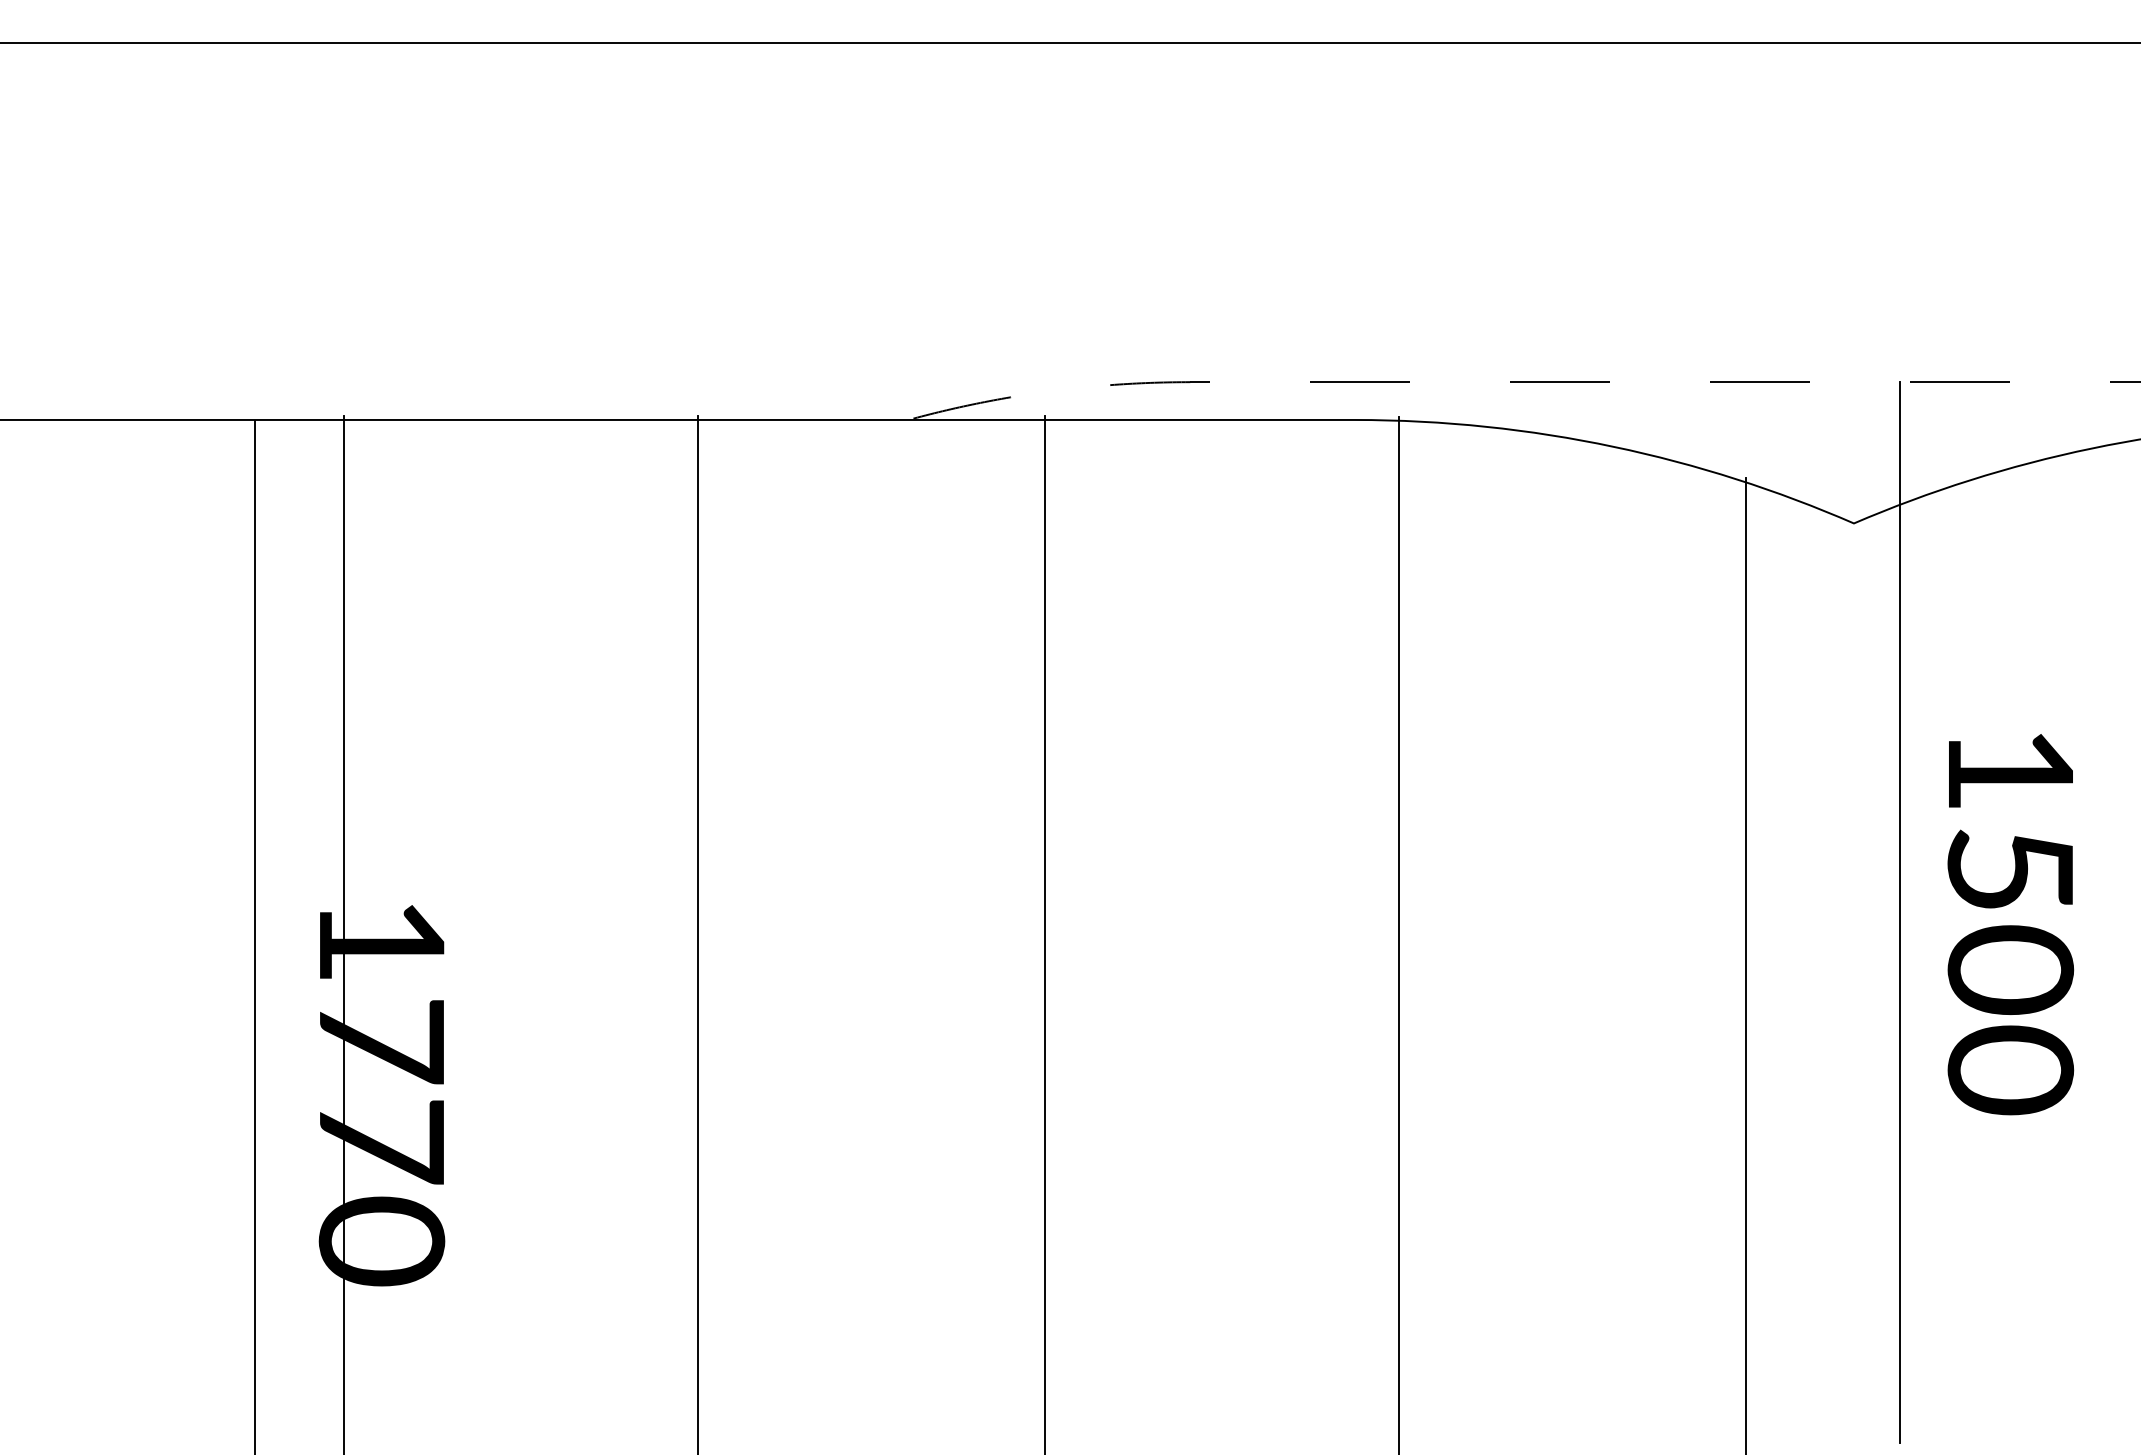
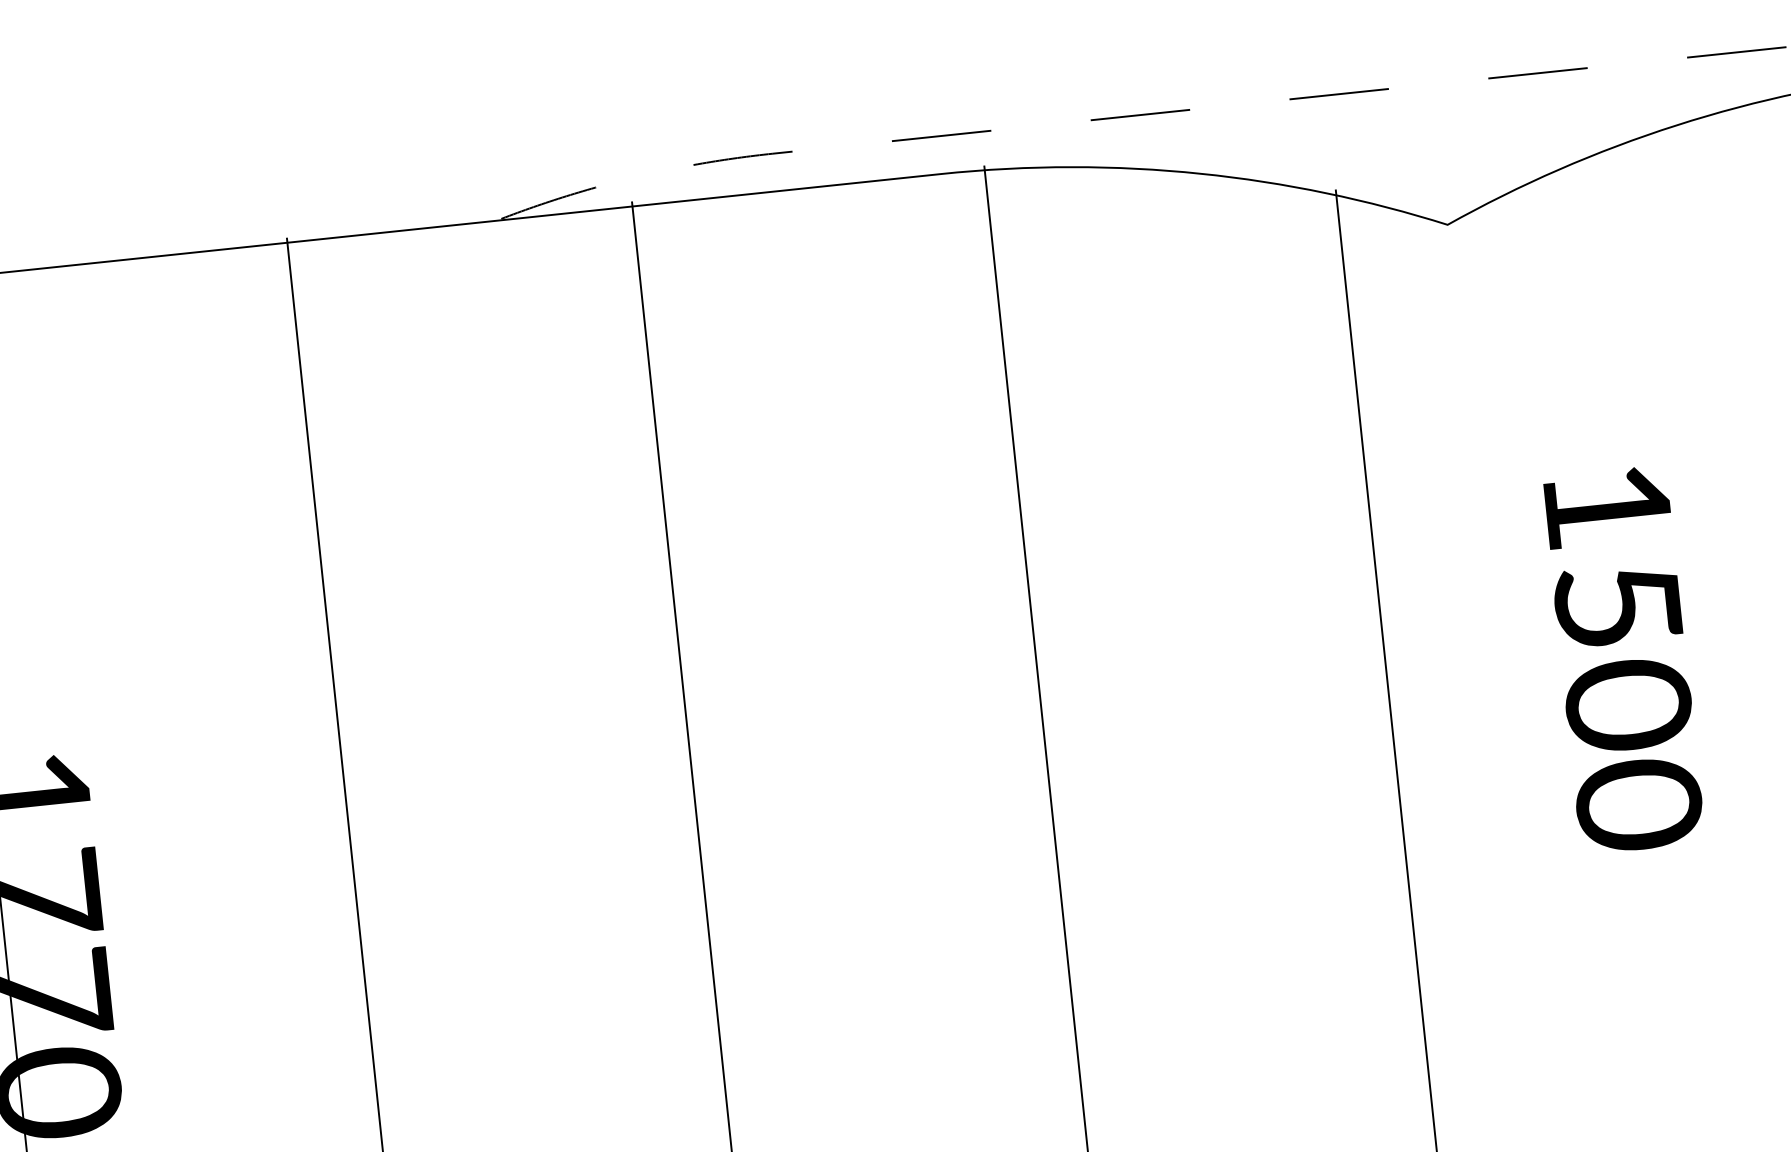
line: (1899, 912) -> (1533, 607), removed
text: (2010, 924) -> (1623, 659), moved

